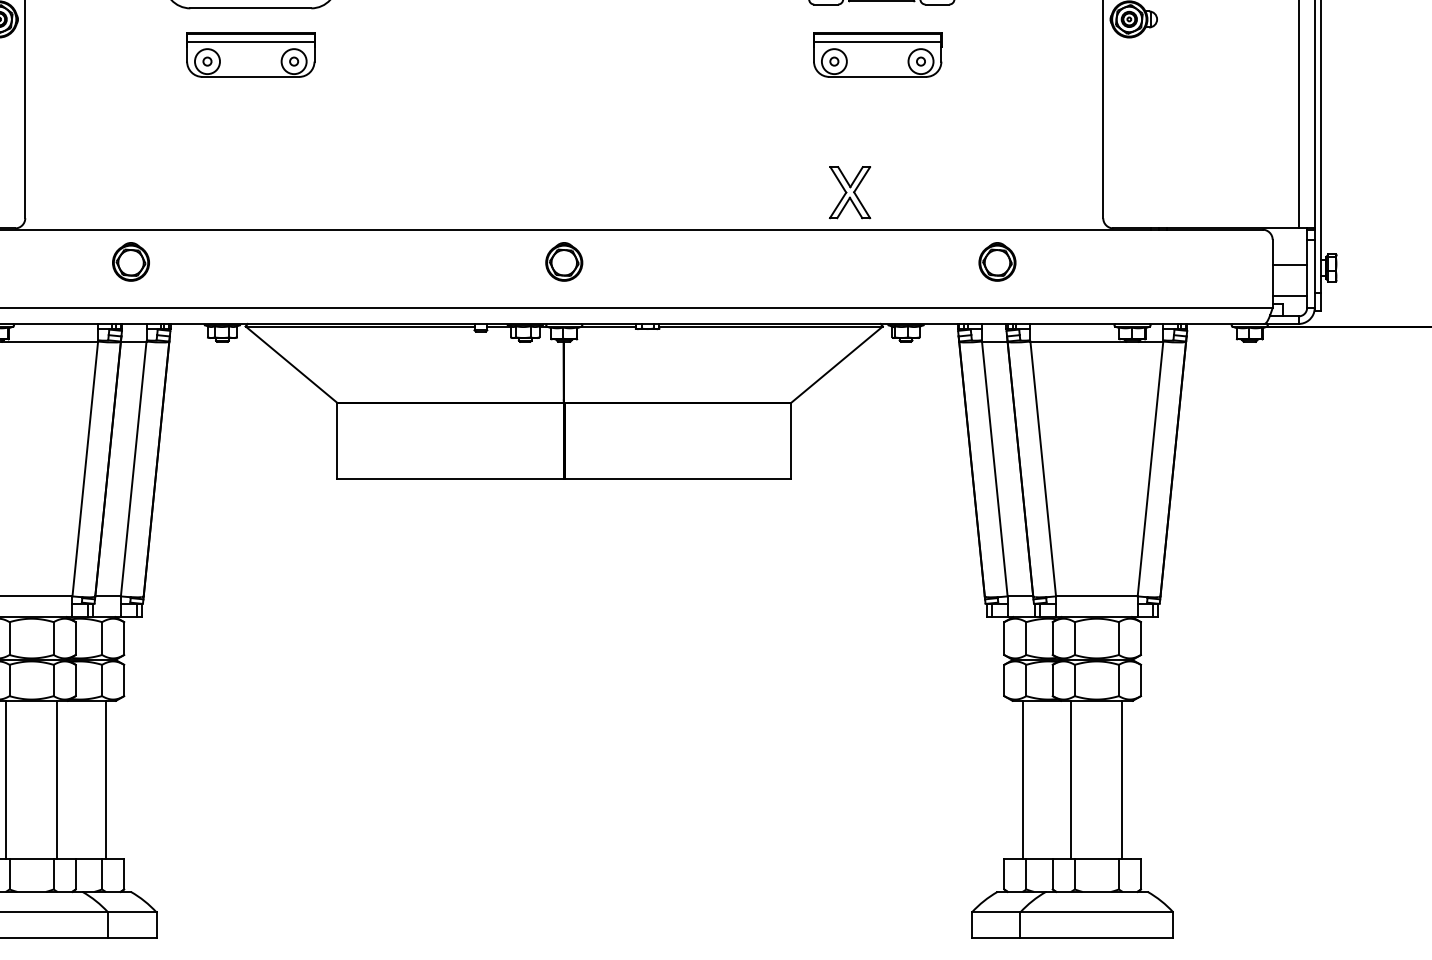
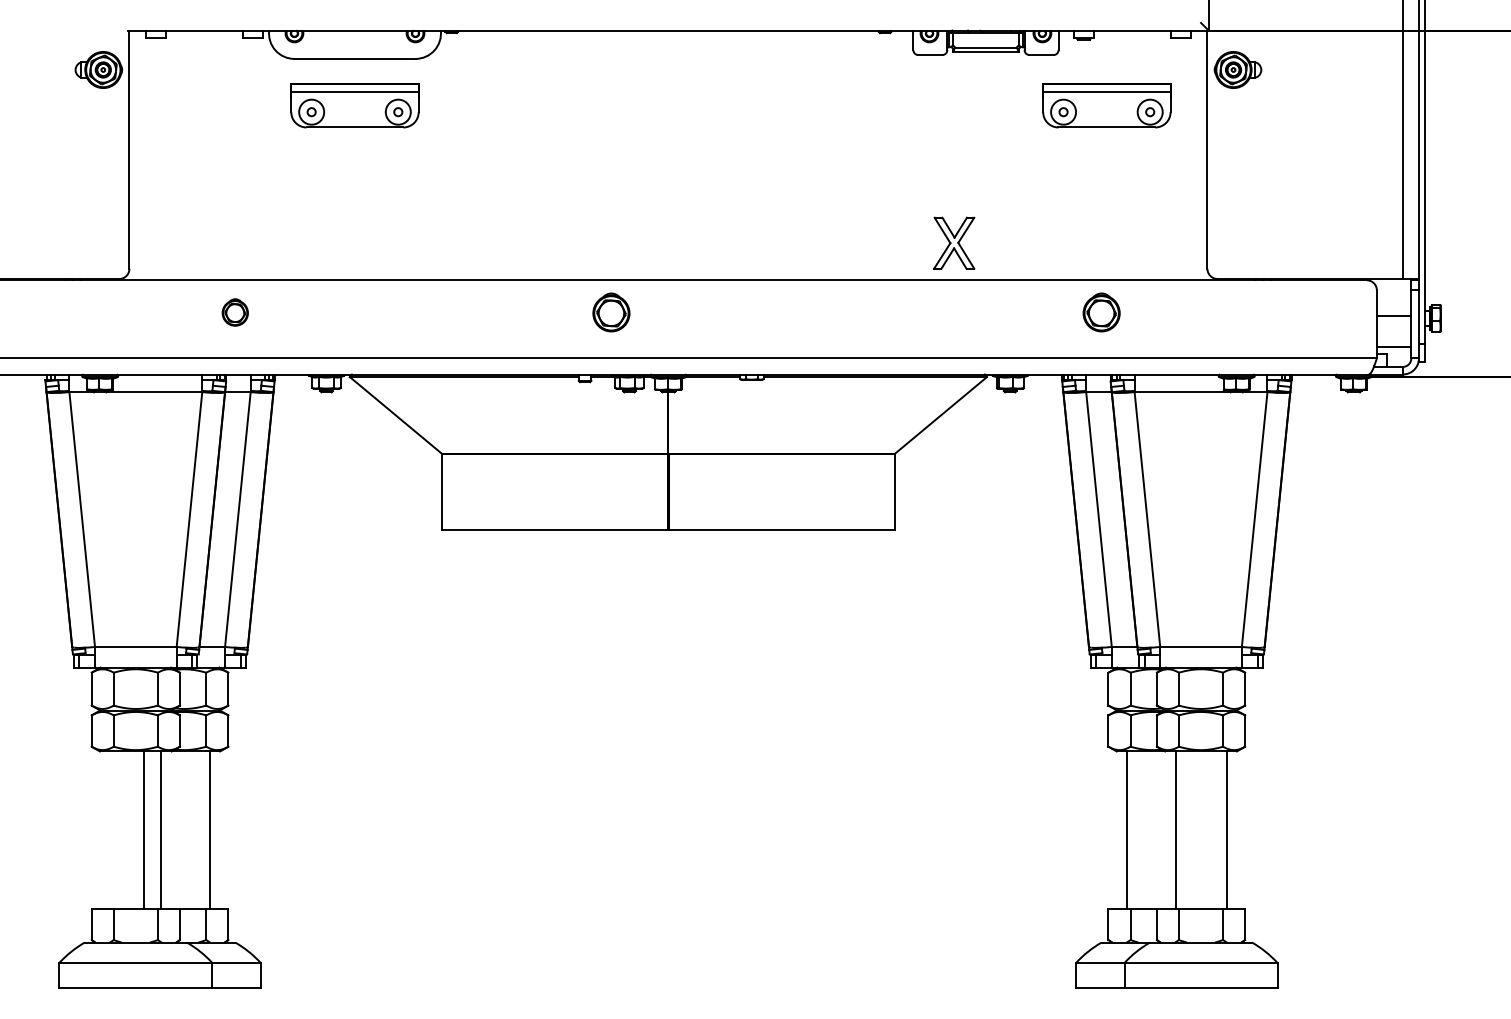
part: (877, 54) -> (1106, 105), moved
part: (131, 261) -> (235, 312), size x0.7
part: (564, 261) -> (611, 312), moved
line: (6, 779) -> (144, 830), moved

